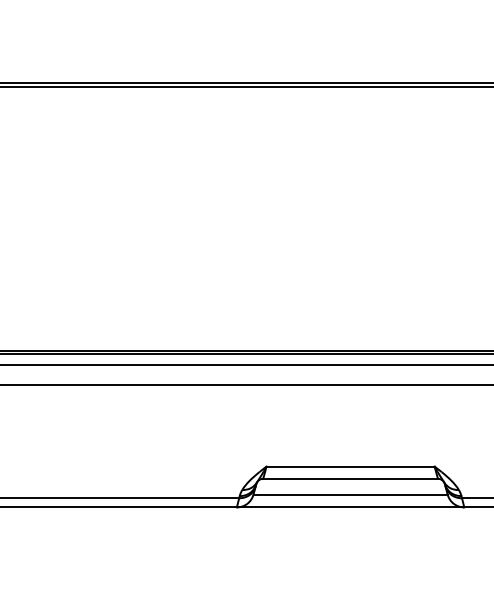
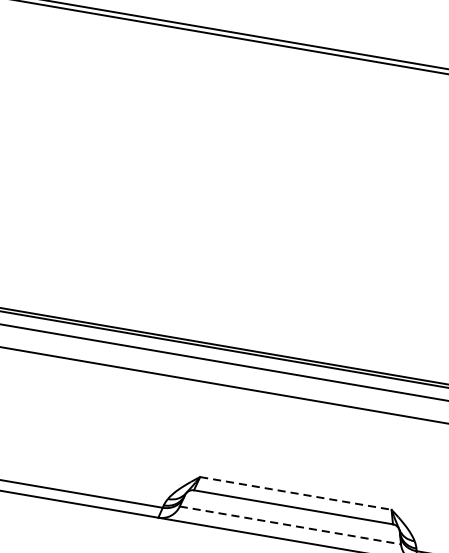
line: (351, 466) -> (296, 493), solid -> dashed
line: (351, 494) -> (291, 525), solid -> dashed

